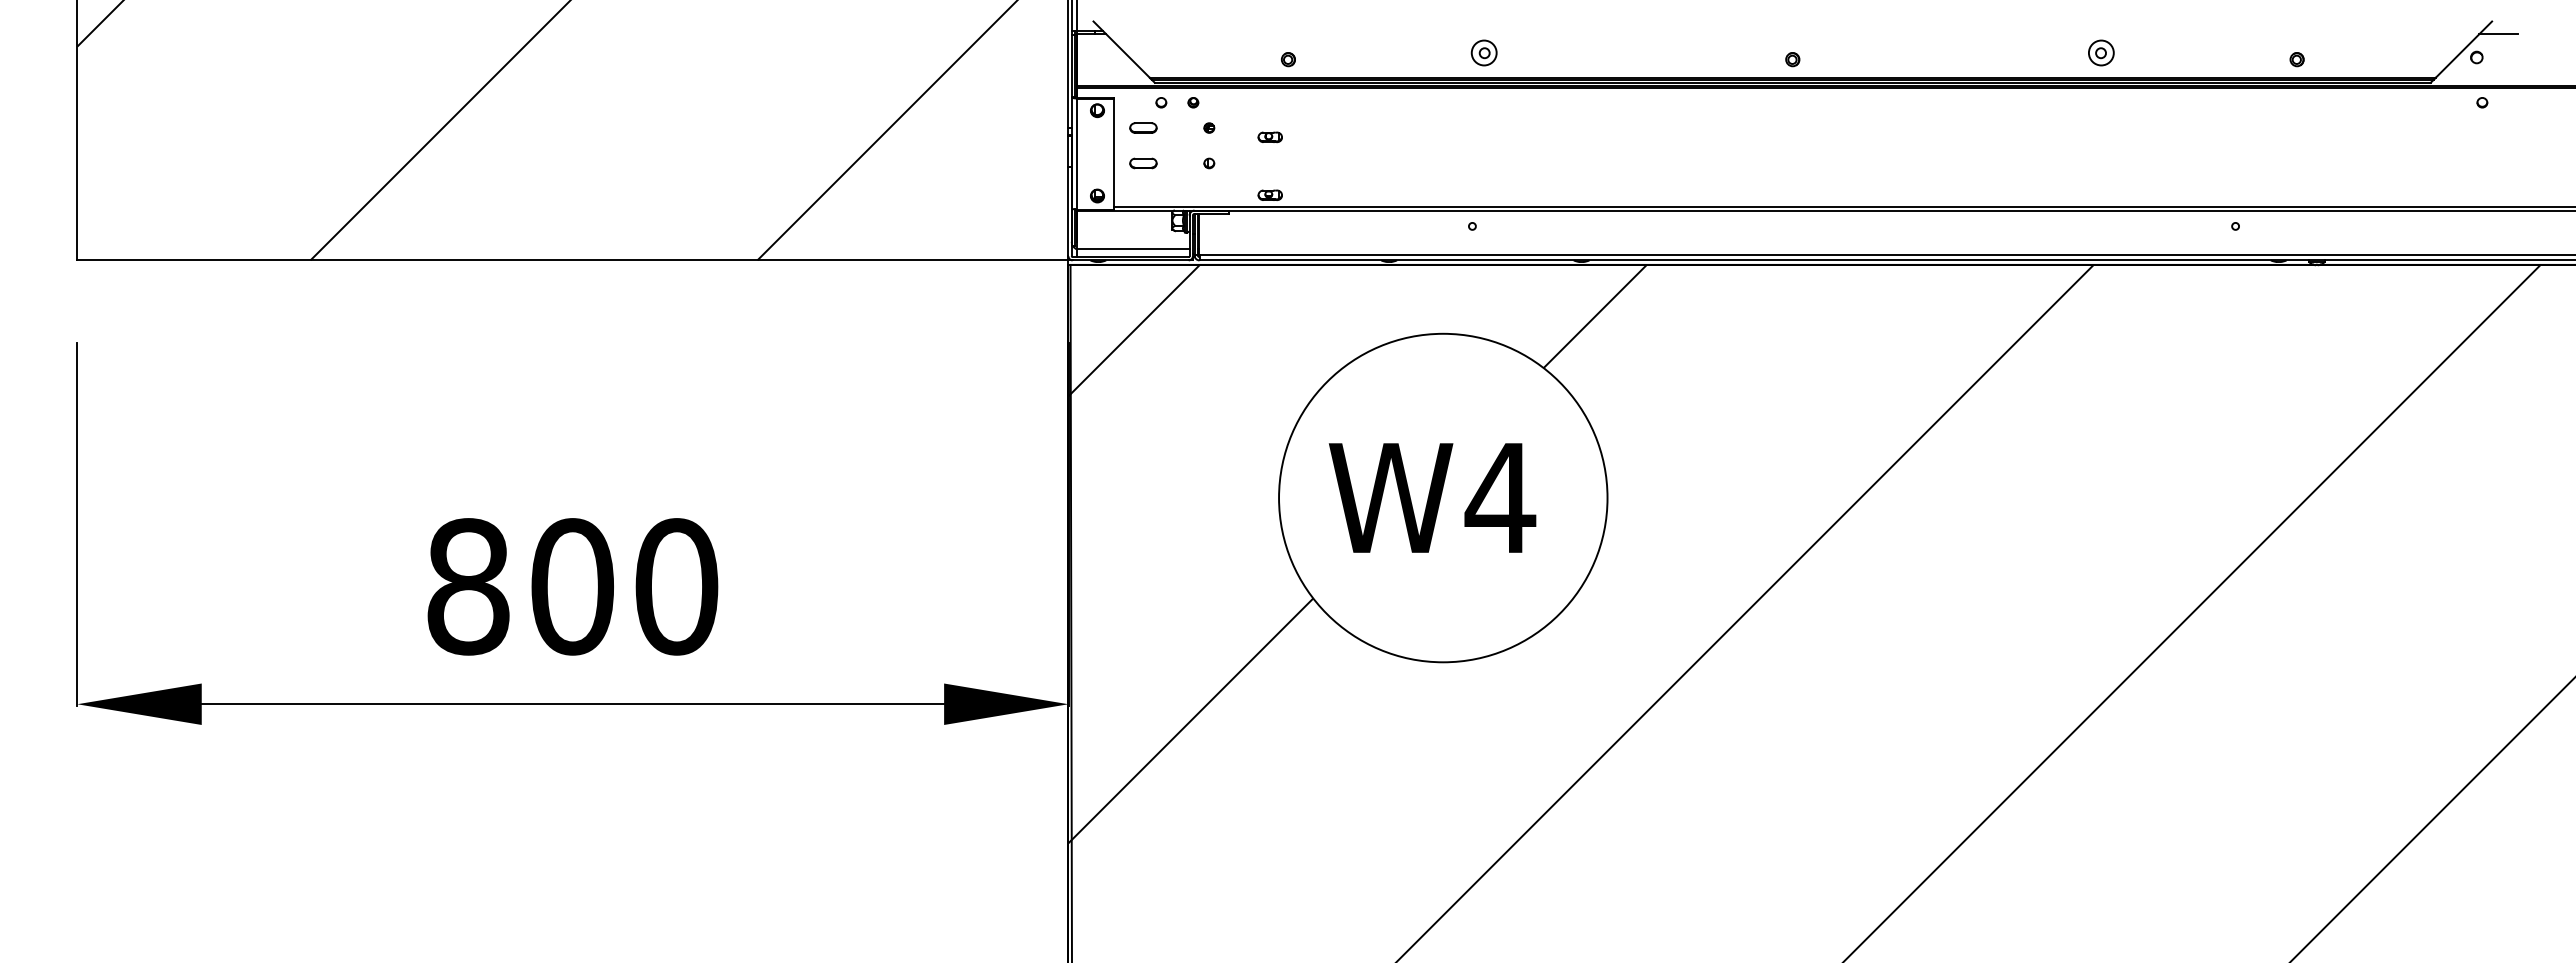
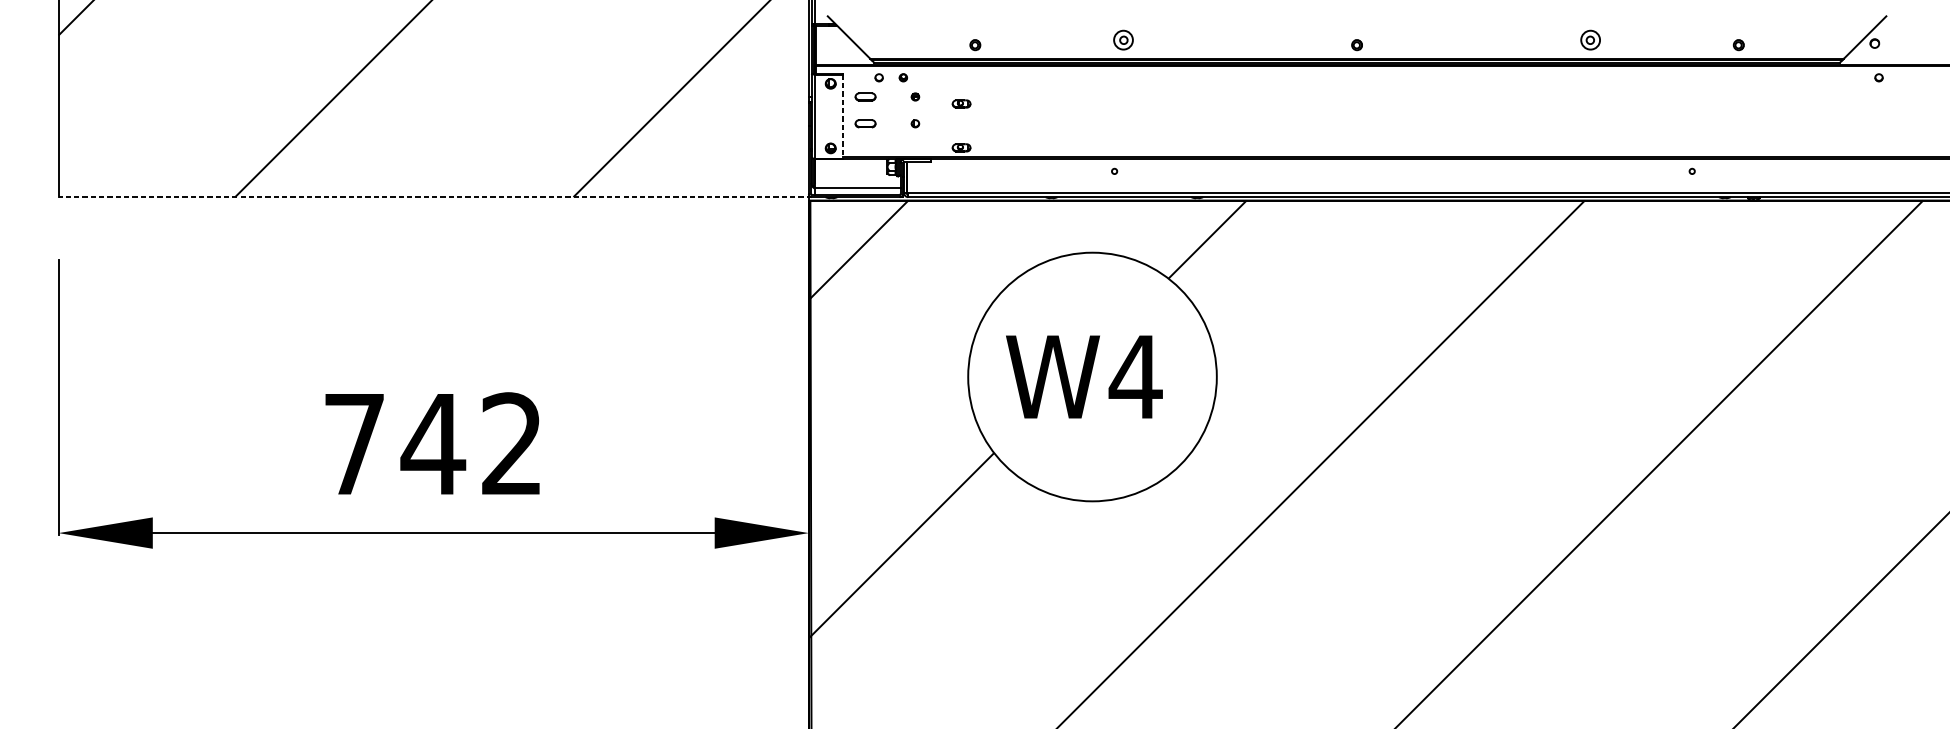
line: (2498, 34) -> (1891, 26), removed
line: (1114, 154) -> (843, 116), solid -> dashed
line: (574, 260) -> (434, 197), solid -> dashed
text: (572, 586) -> (433, 443), 800 -> 742

